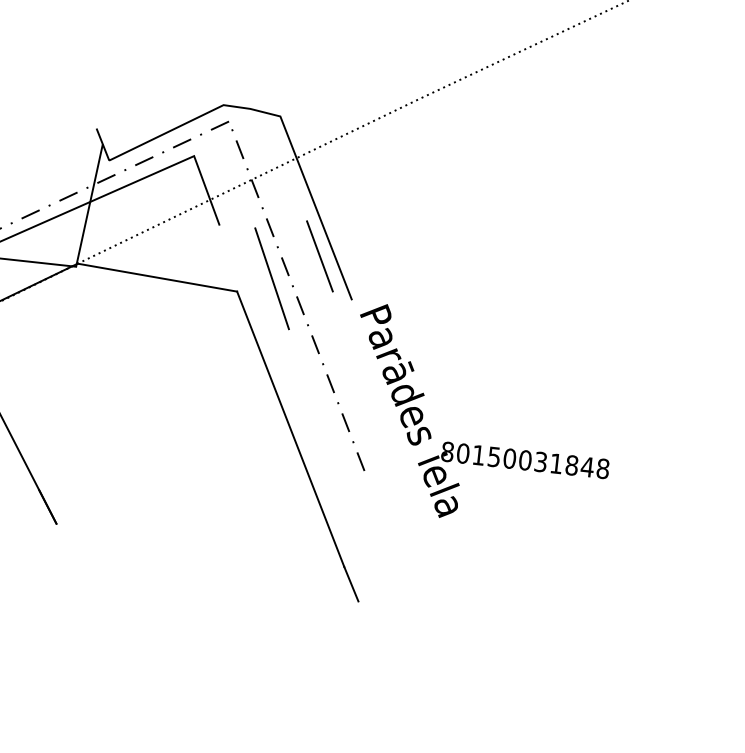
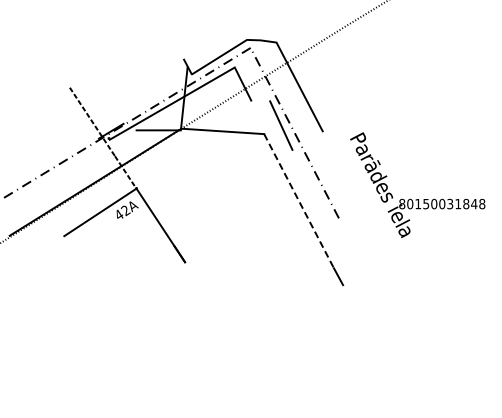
line: (318, 255) -> (303, 111), removed
text: (481, 417) -> (417, 184), moved
line: (291, 429) -> (299, 201), solid -> dashed

